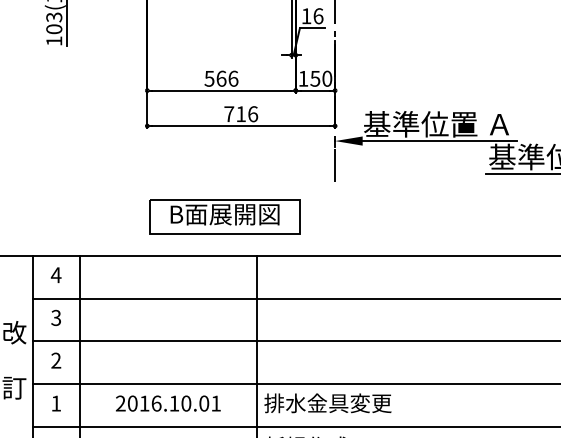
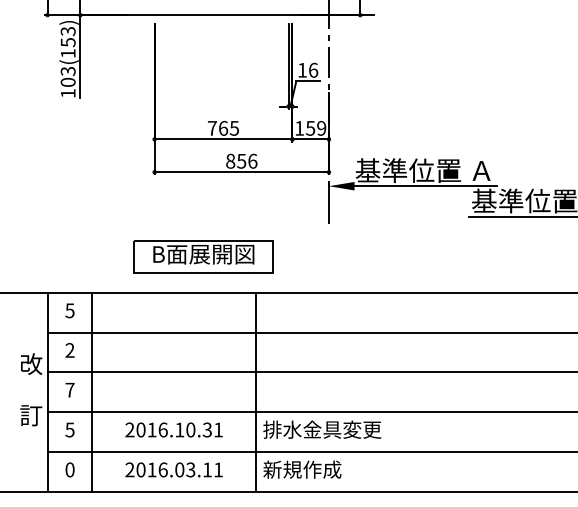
text: (221, 77) -> (223, 127), 566 -> 765
text: (327, 78) -> (321, 128), 150 -> 159
text: (235, 113) -> (236, 160), 716 -> 856
part: (224, 216) -> (203, 256), moved
text: (55, 274) -> (69, 310), 4 -> 5
text: (55, 317) -> (69, 350), 3 -> 2
text: (55, 360) -> (69, 389), 2 -> 7
text: (55, 403) -> (69, 429), 1 -> 5
text: (203, 403) -> (206, 429), 2016.10.01 -> 2016.10.31

